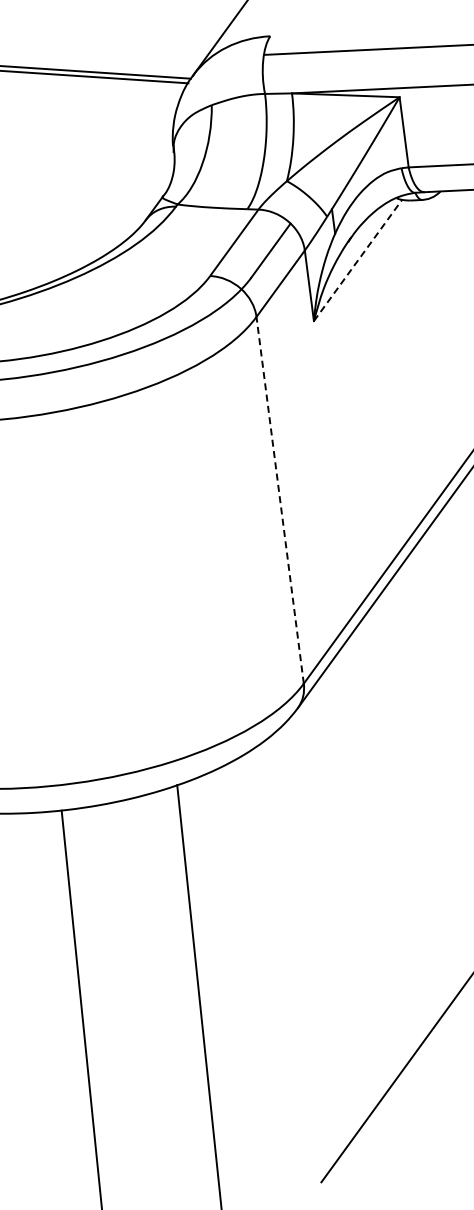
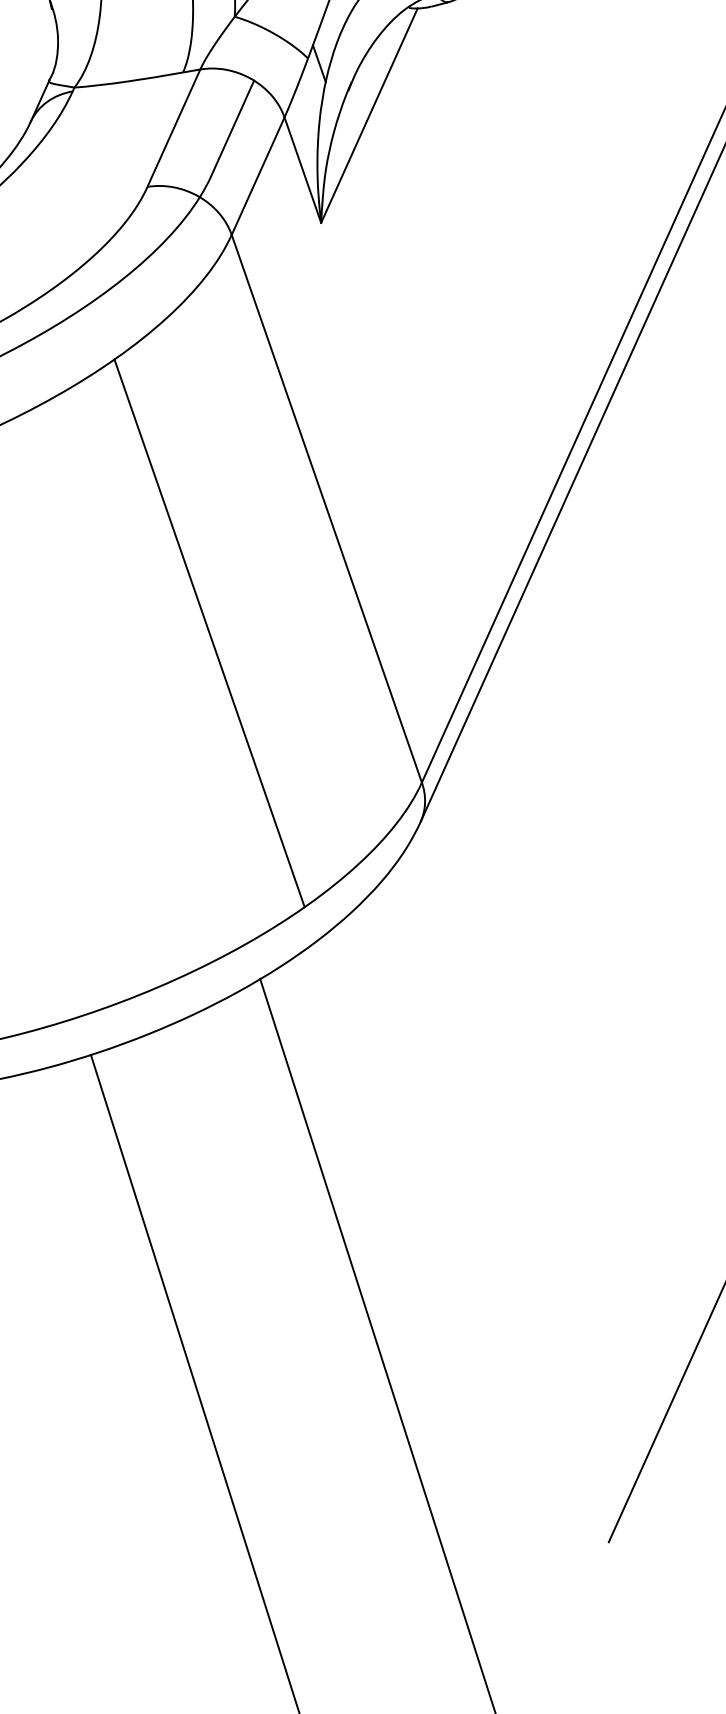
line: (358, 260) -> (370, 115), dashed -> solid
line: (280, 500) -> (327, 508), dashed -> solid
line: (190, 562) -> (209, 632), added

